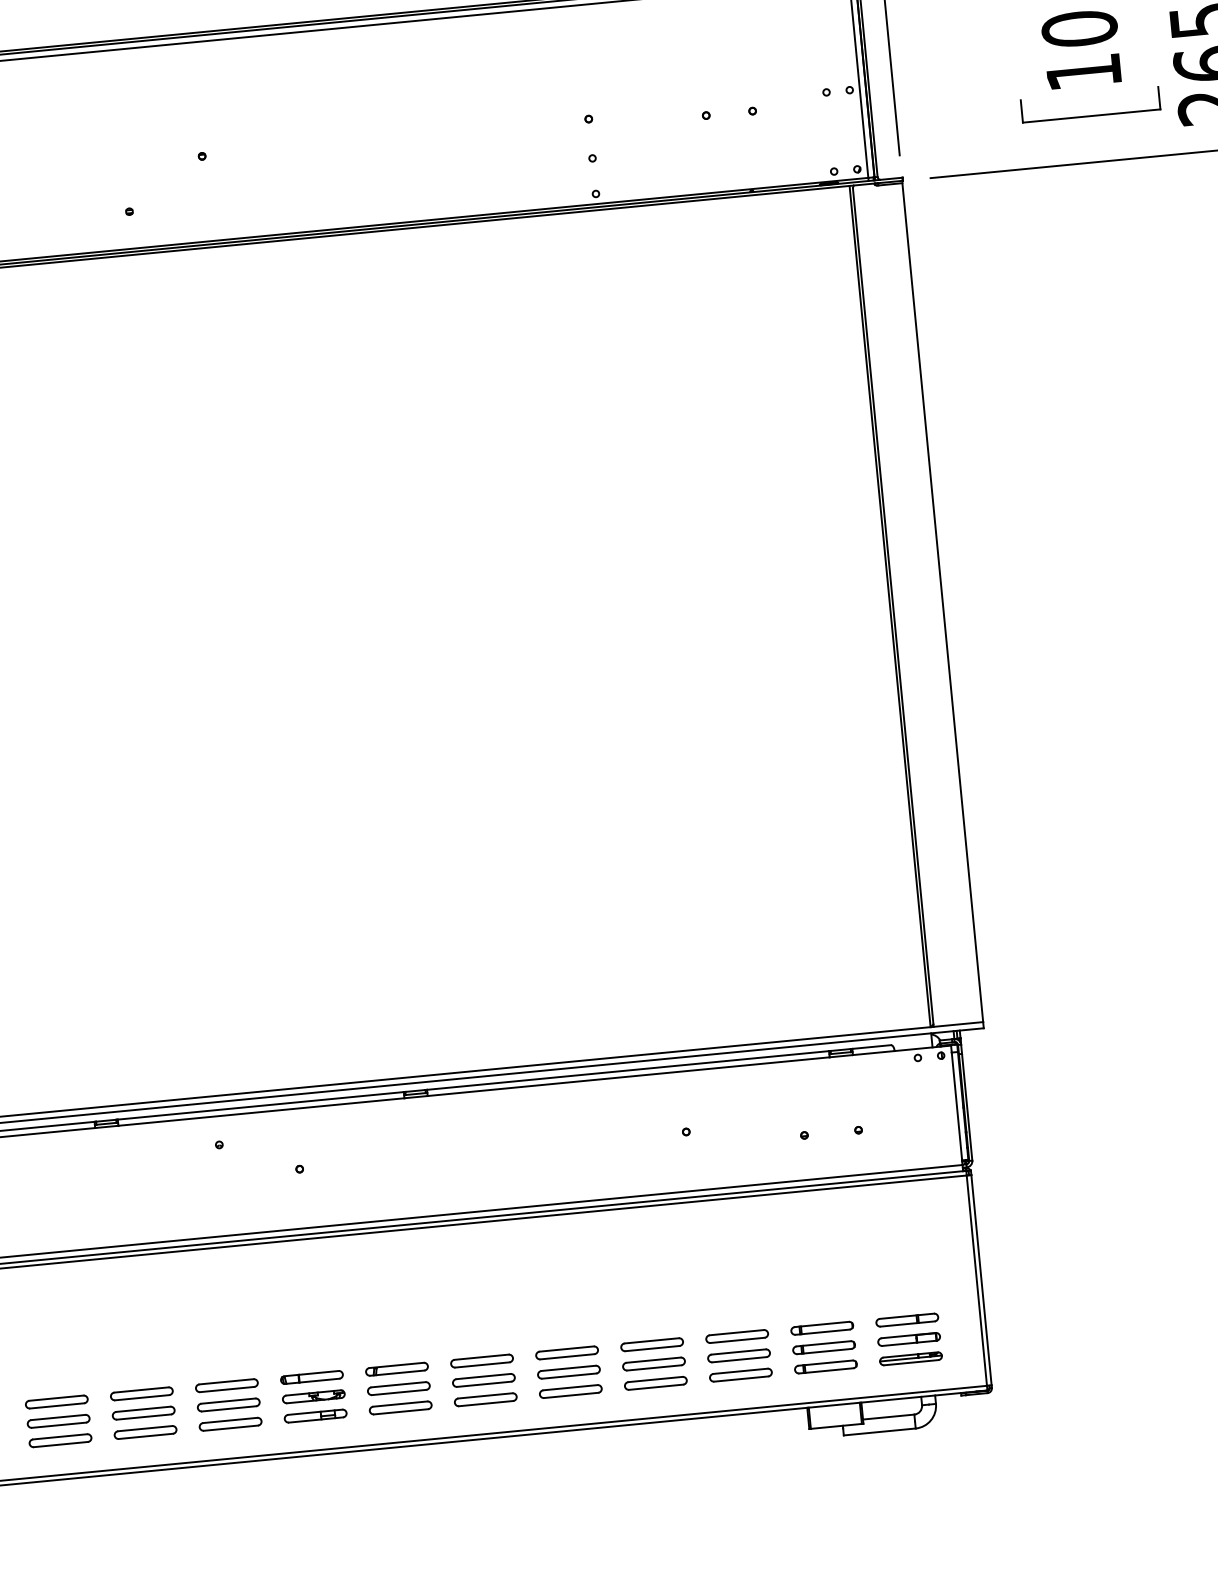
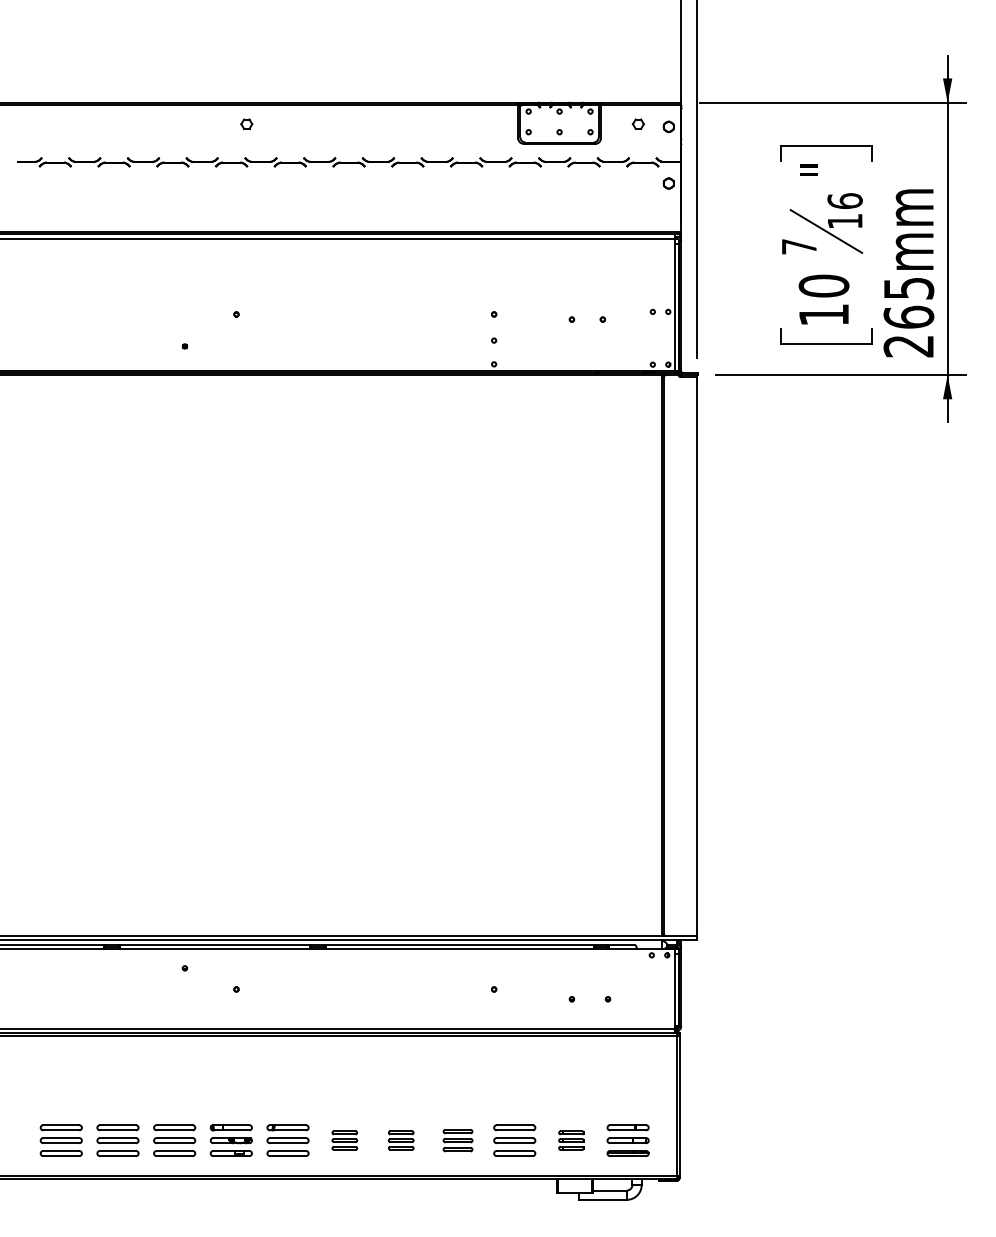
part: (824, 1347) -> (571, 1140), size x0.6
part: (653, 1363) -> (457, 1140), size x0.7
part: (567, 1372) -> (400, 1140), size x0.6
part: (483, 1380) -> (344, 1140), size x0.6

